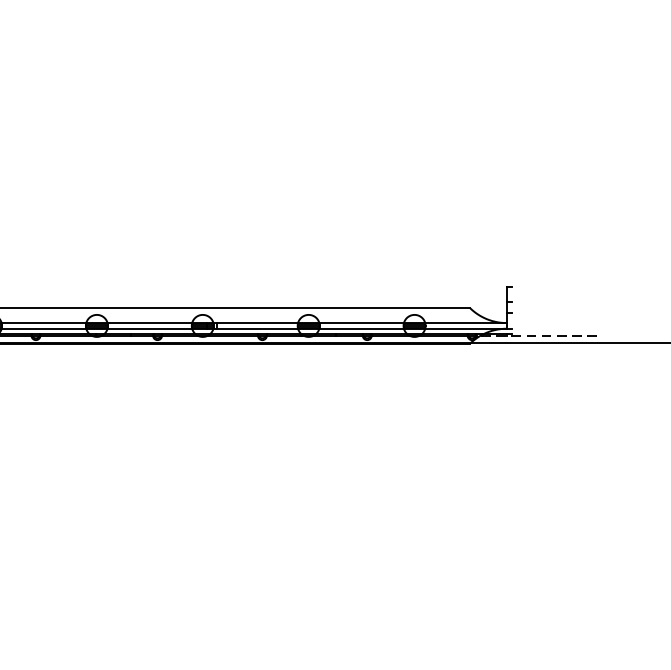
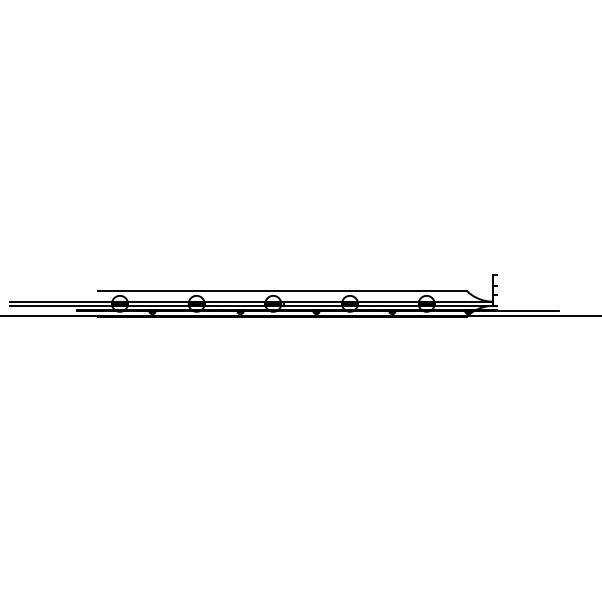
line: (537, 336) -> (515, 311), dashed -> solid

